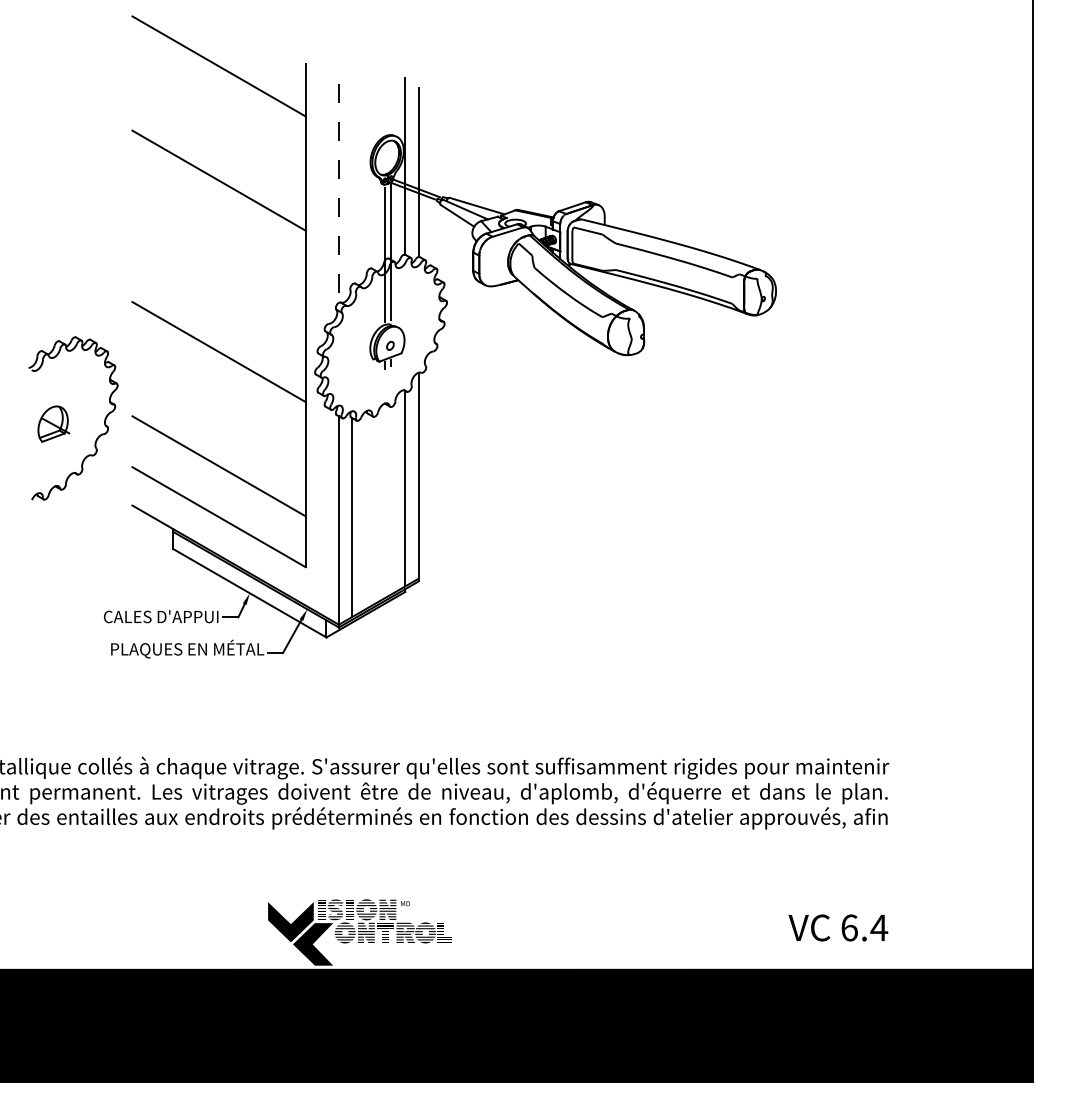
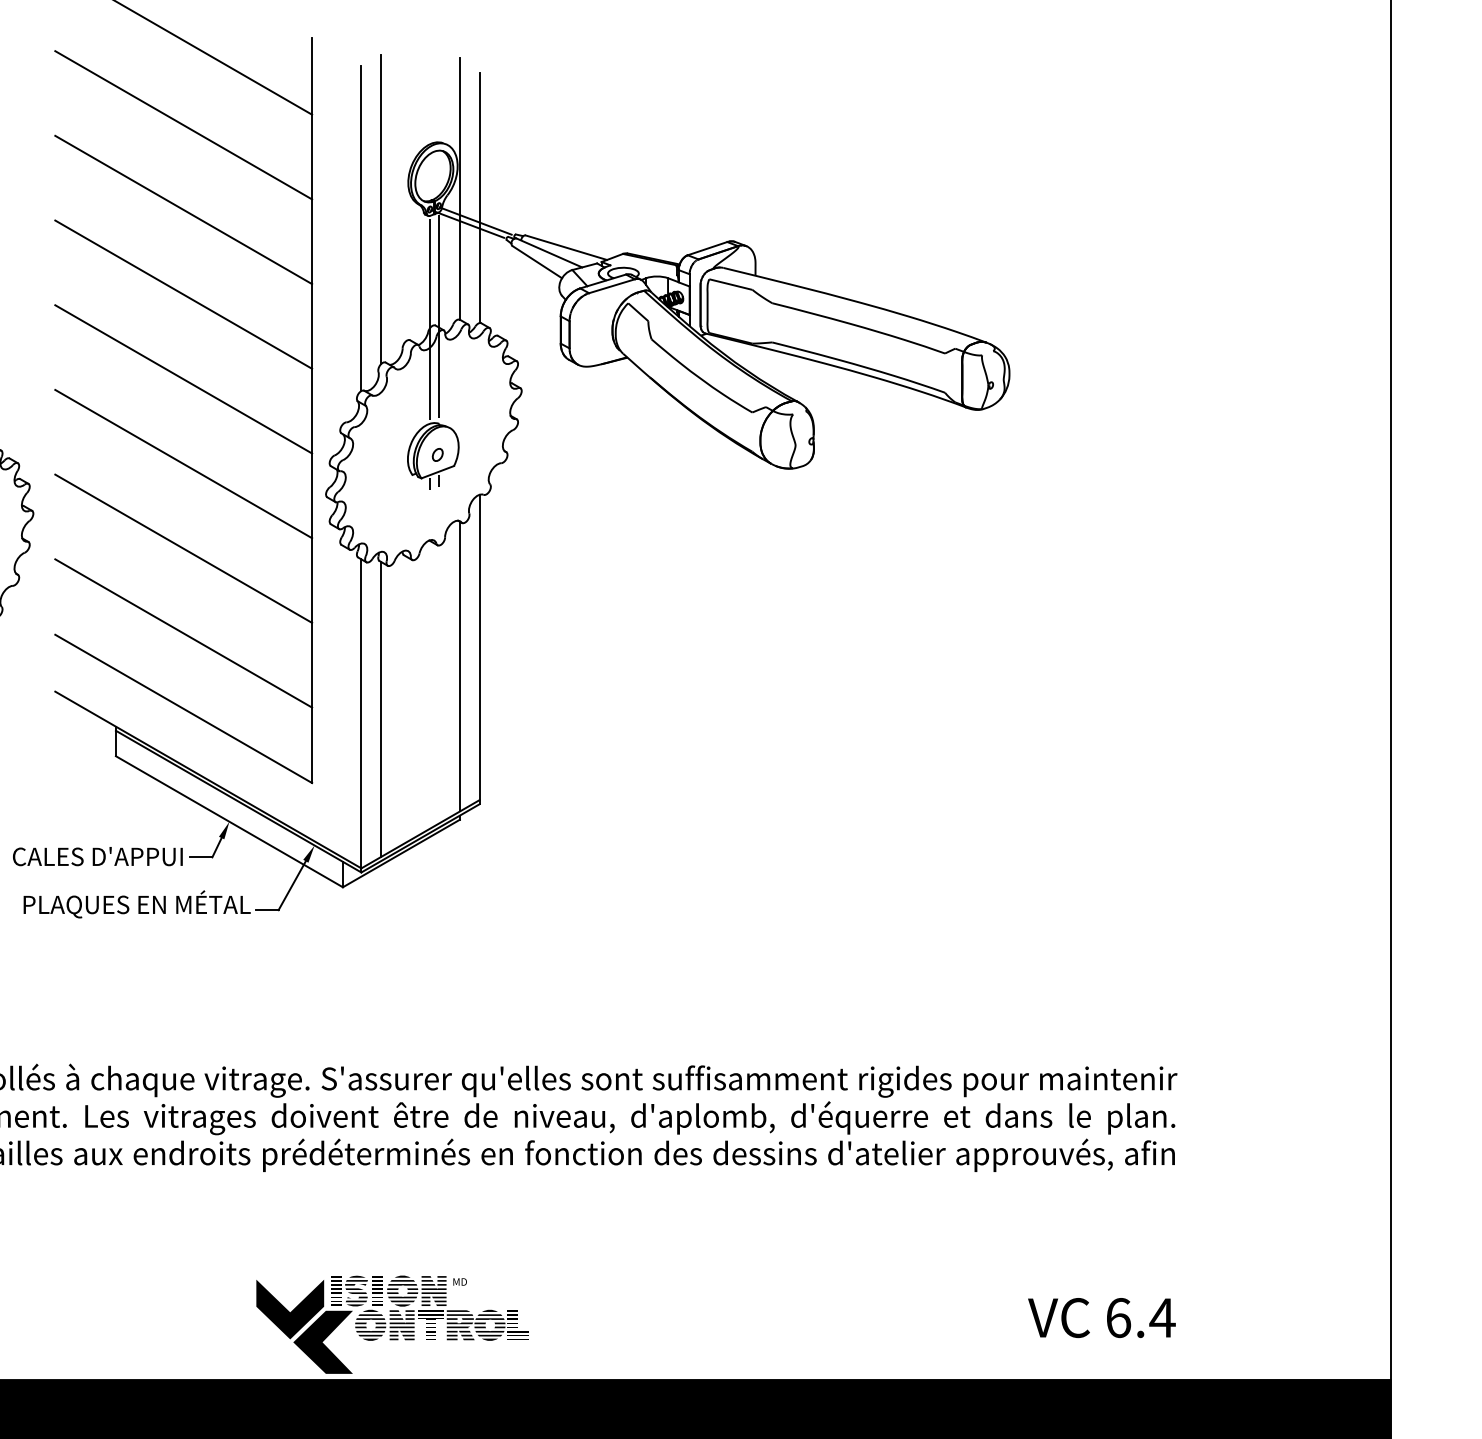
line: (218, 123) -> (182, 125), added
line: (352, 179) -> (381, 208), added
line: (338, 193) -> (360, 228), dashed -> solid
line: (218, 237) -> (182, 294), added
line: (218, 294) -> (182, 378), added
line: (218, 409) -> (182, 549), added

